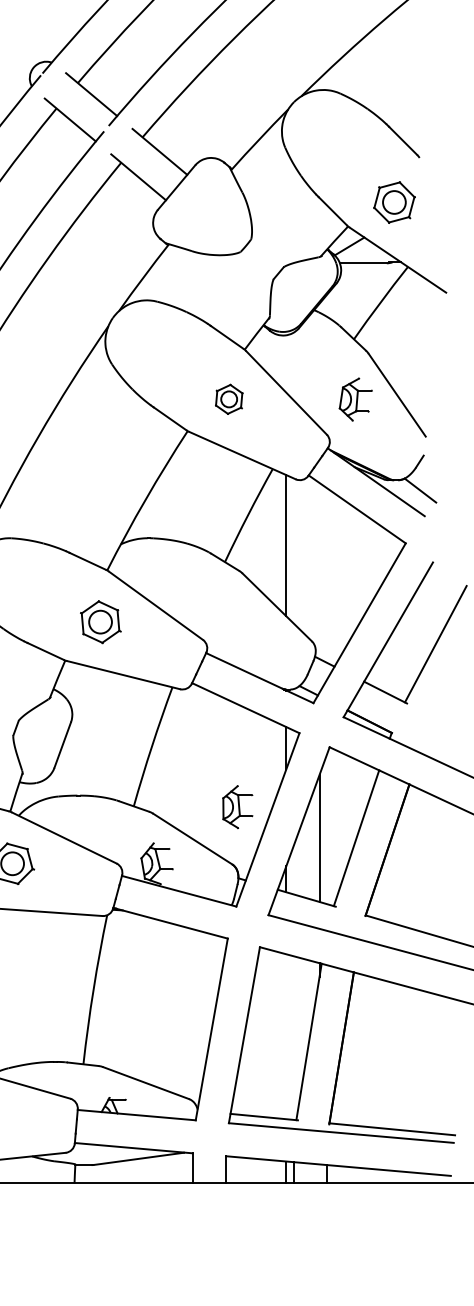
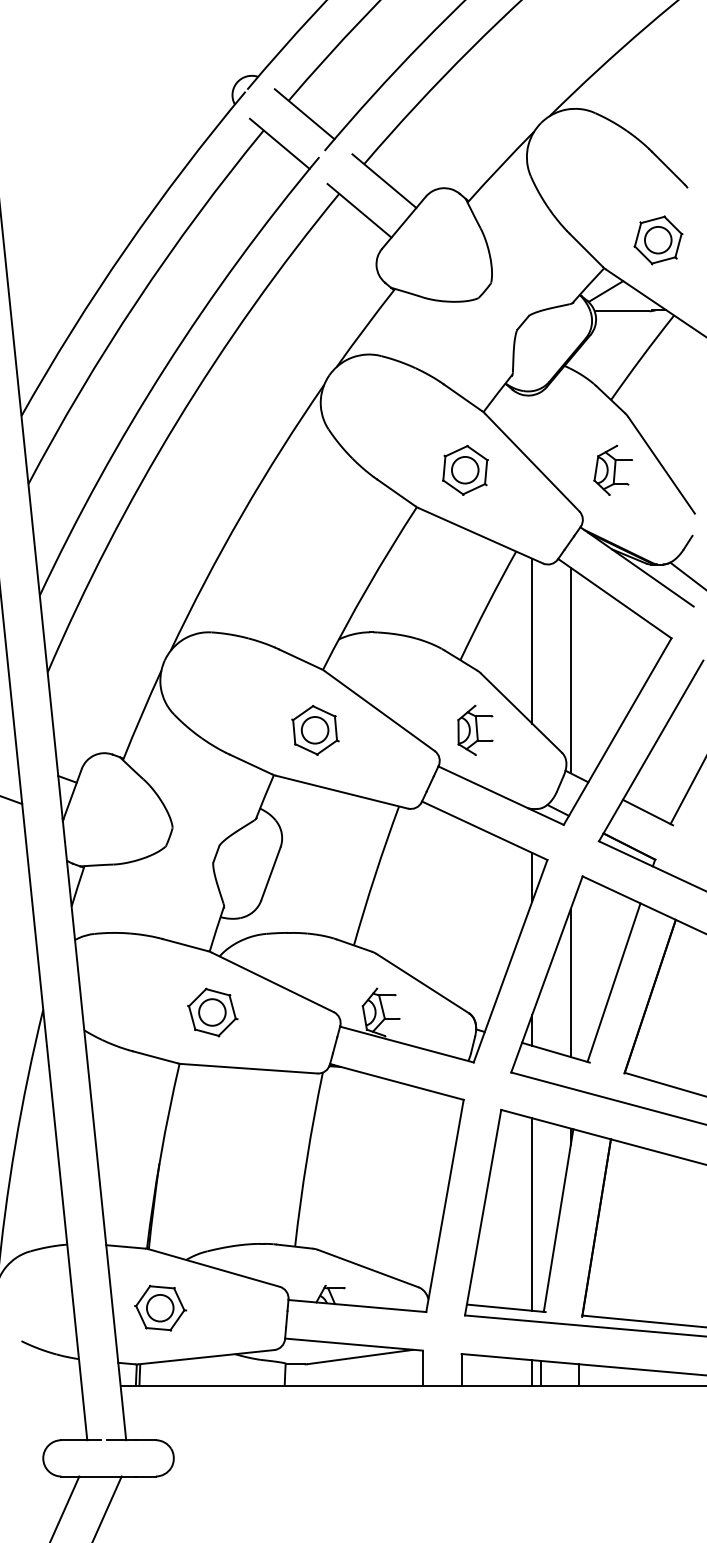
part: (229, 398) -> (465, 469), size x1.43
line: (319, 570) -> (570, 670), added
part: (237, 807) -> (475, 730), moved
line: (286, 1036) -> (532, 1214), added

